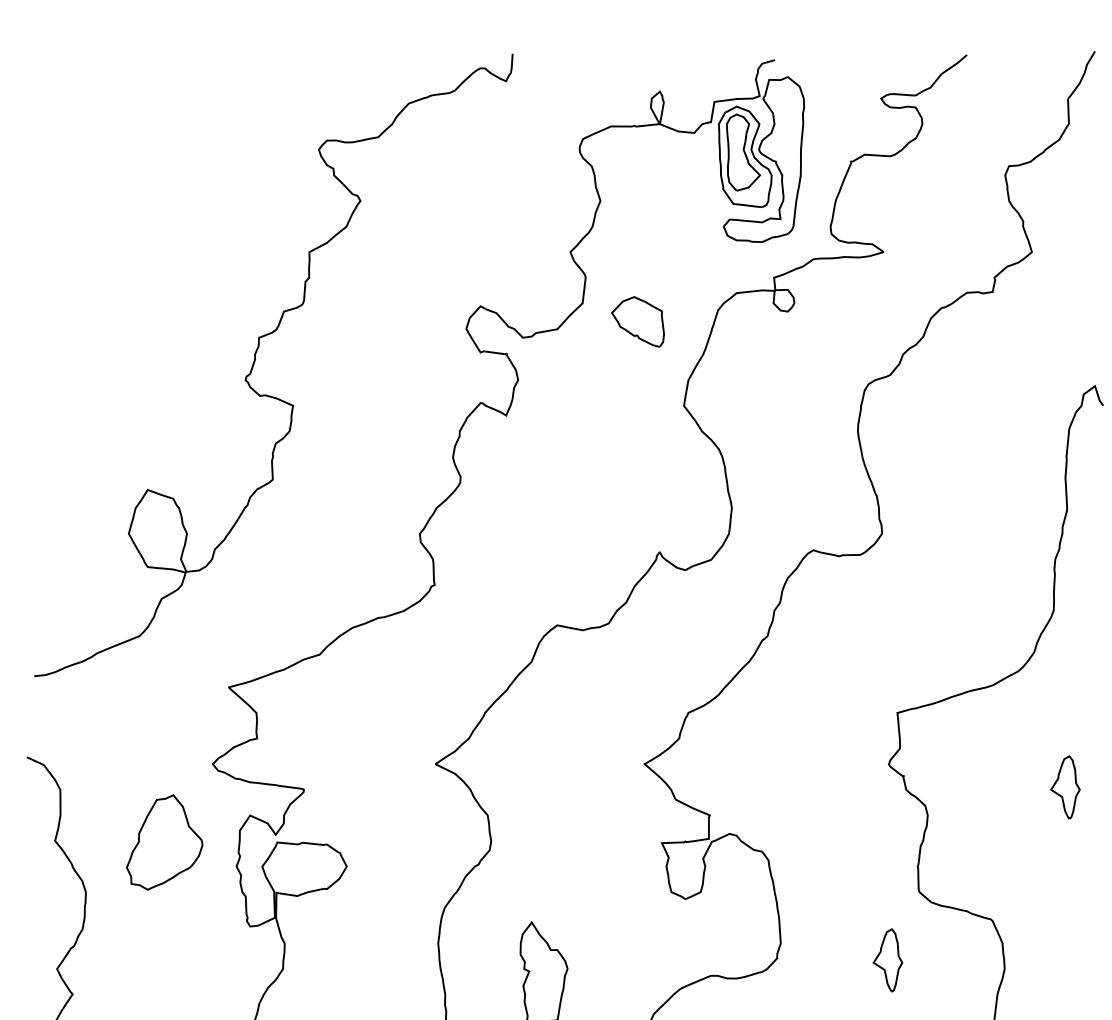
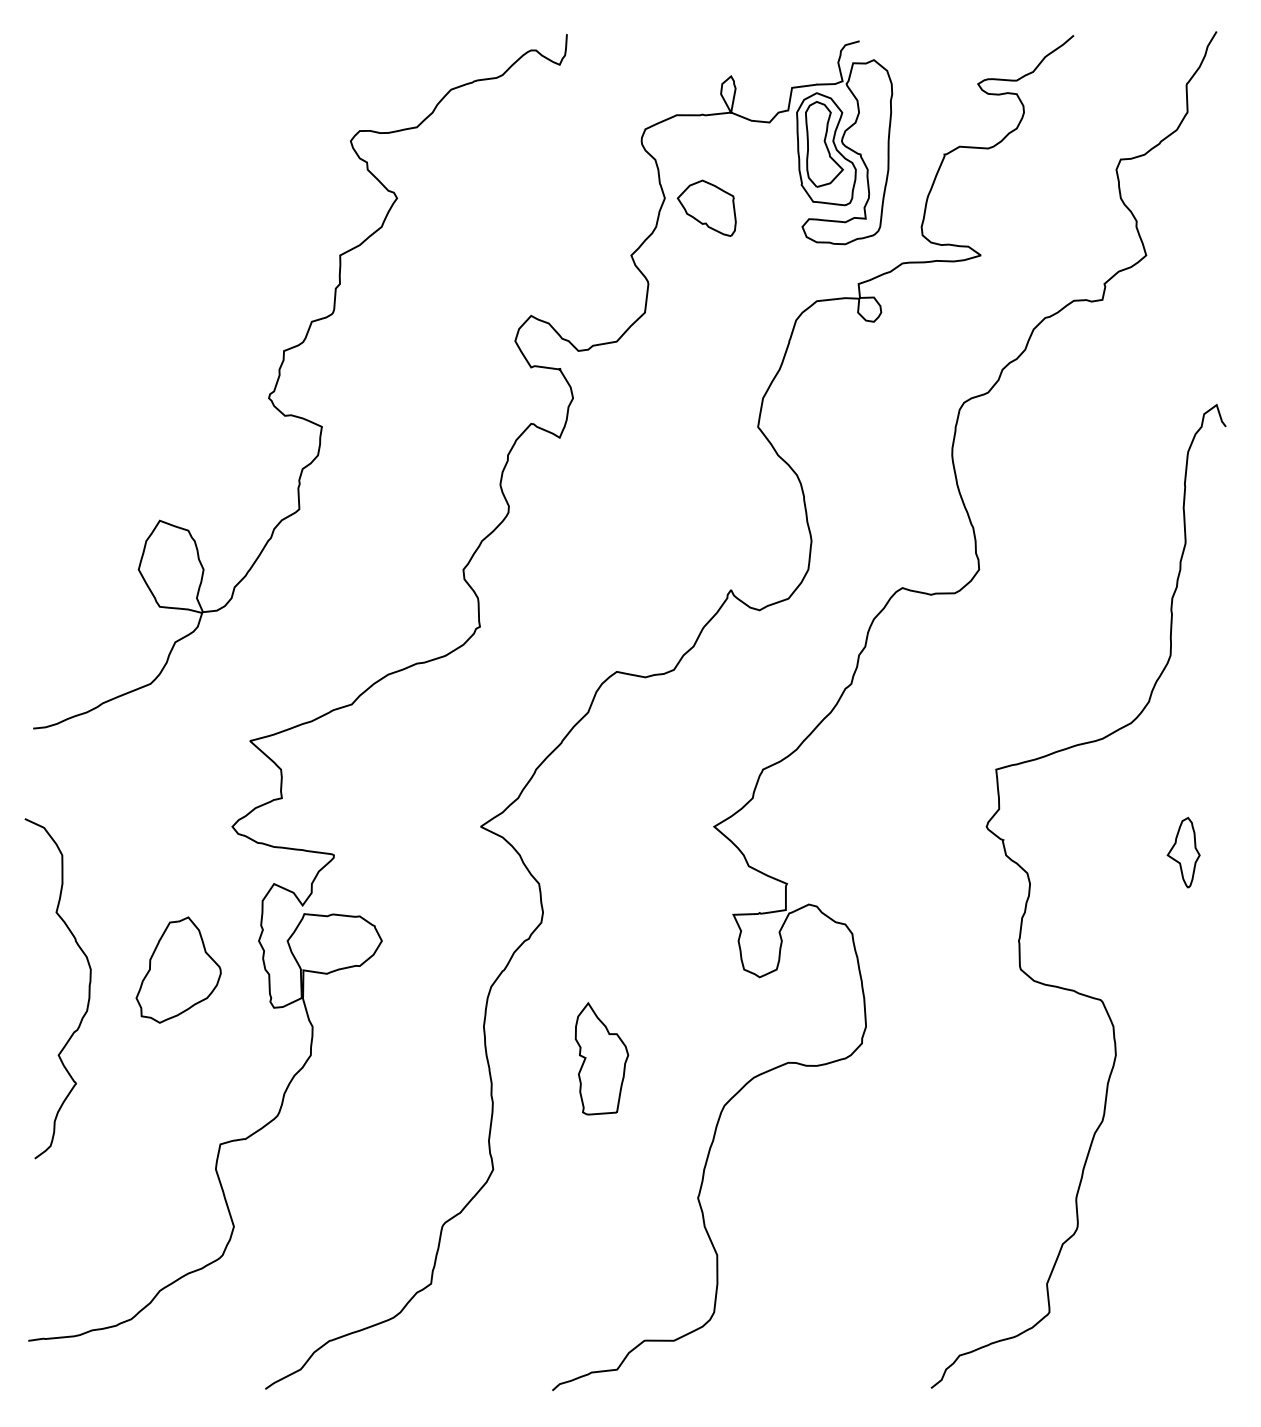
part: (637, 321) -> (706, 207), moved
part: (164, 841) -> (178, 969), moved
part: (887, 960) -> (985, 1045), removed

